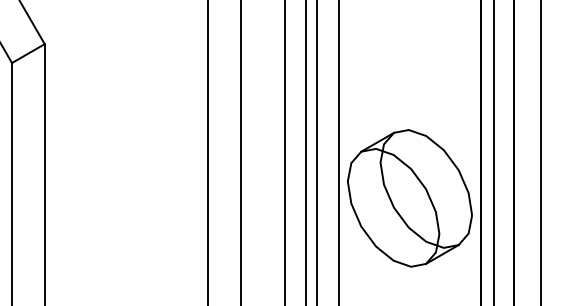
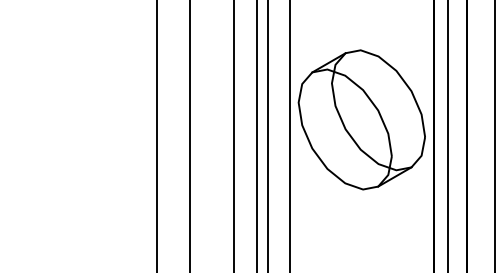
part: (409, 198) -> (361, 120), moved

